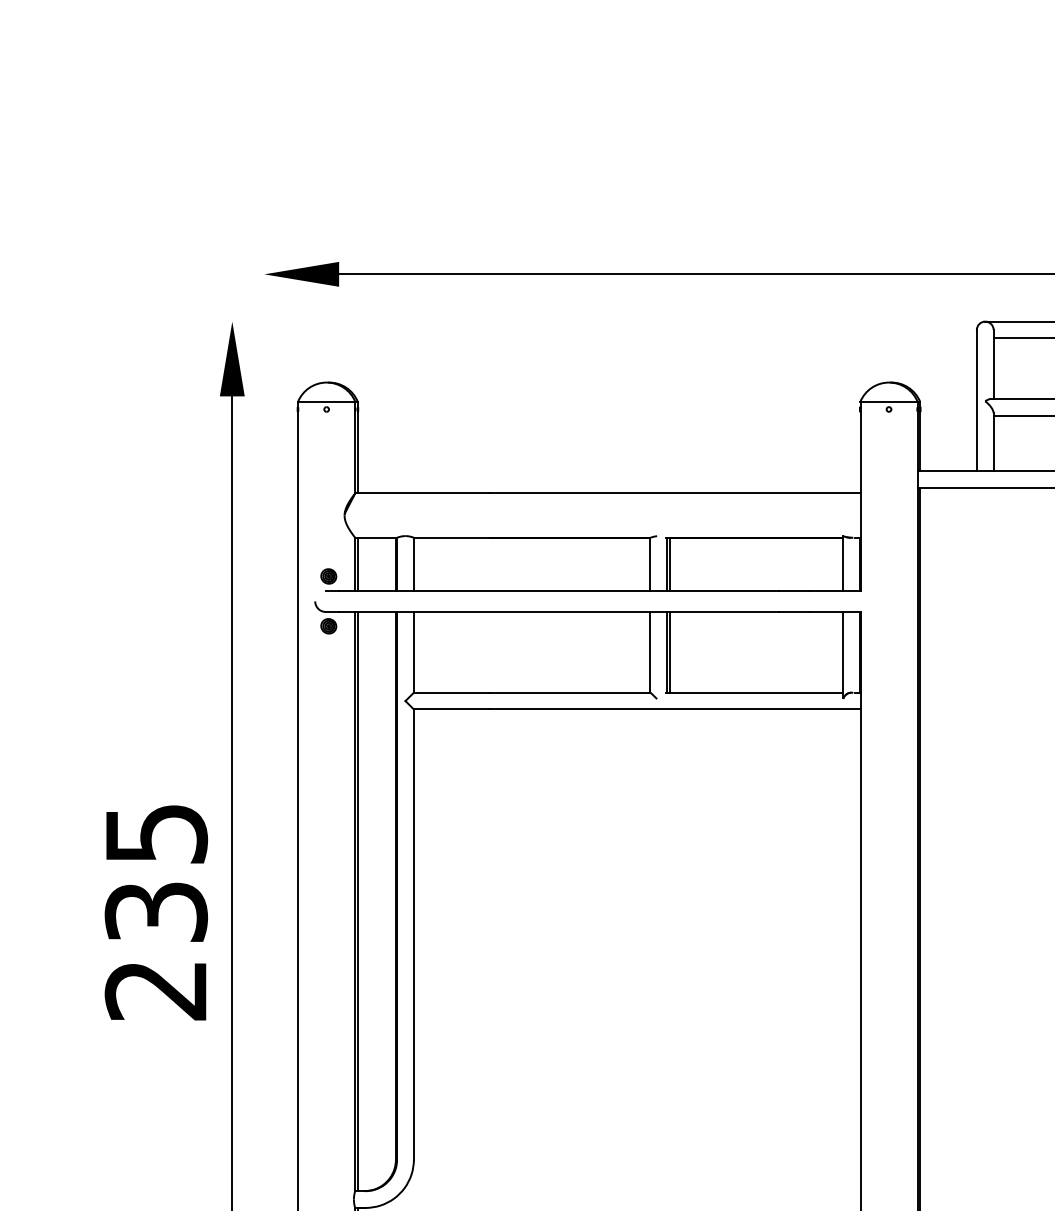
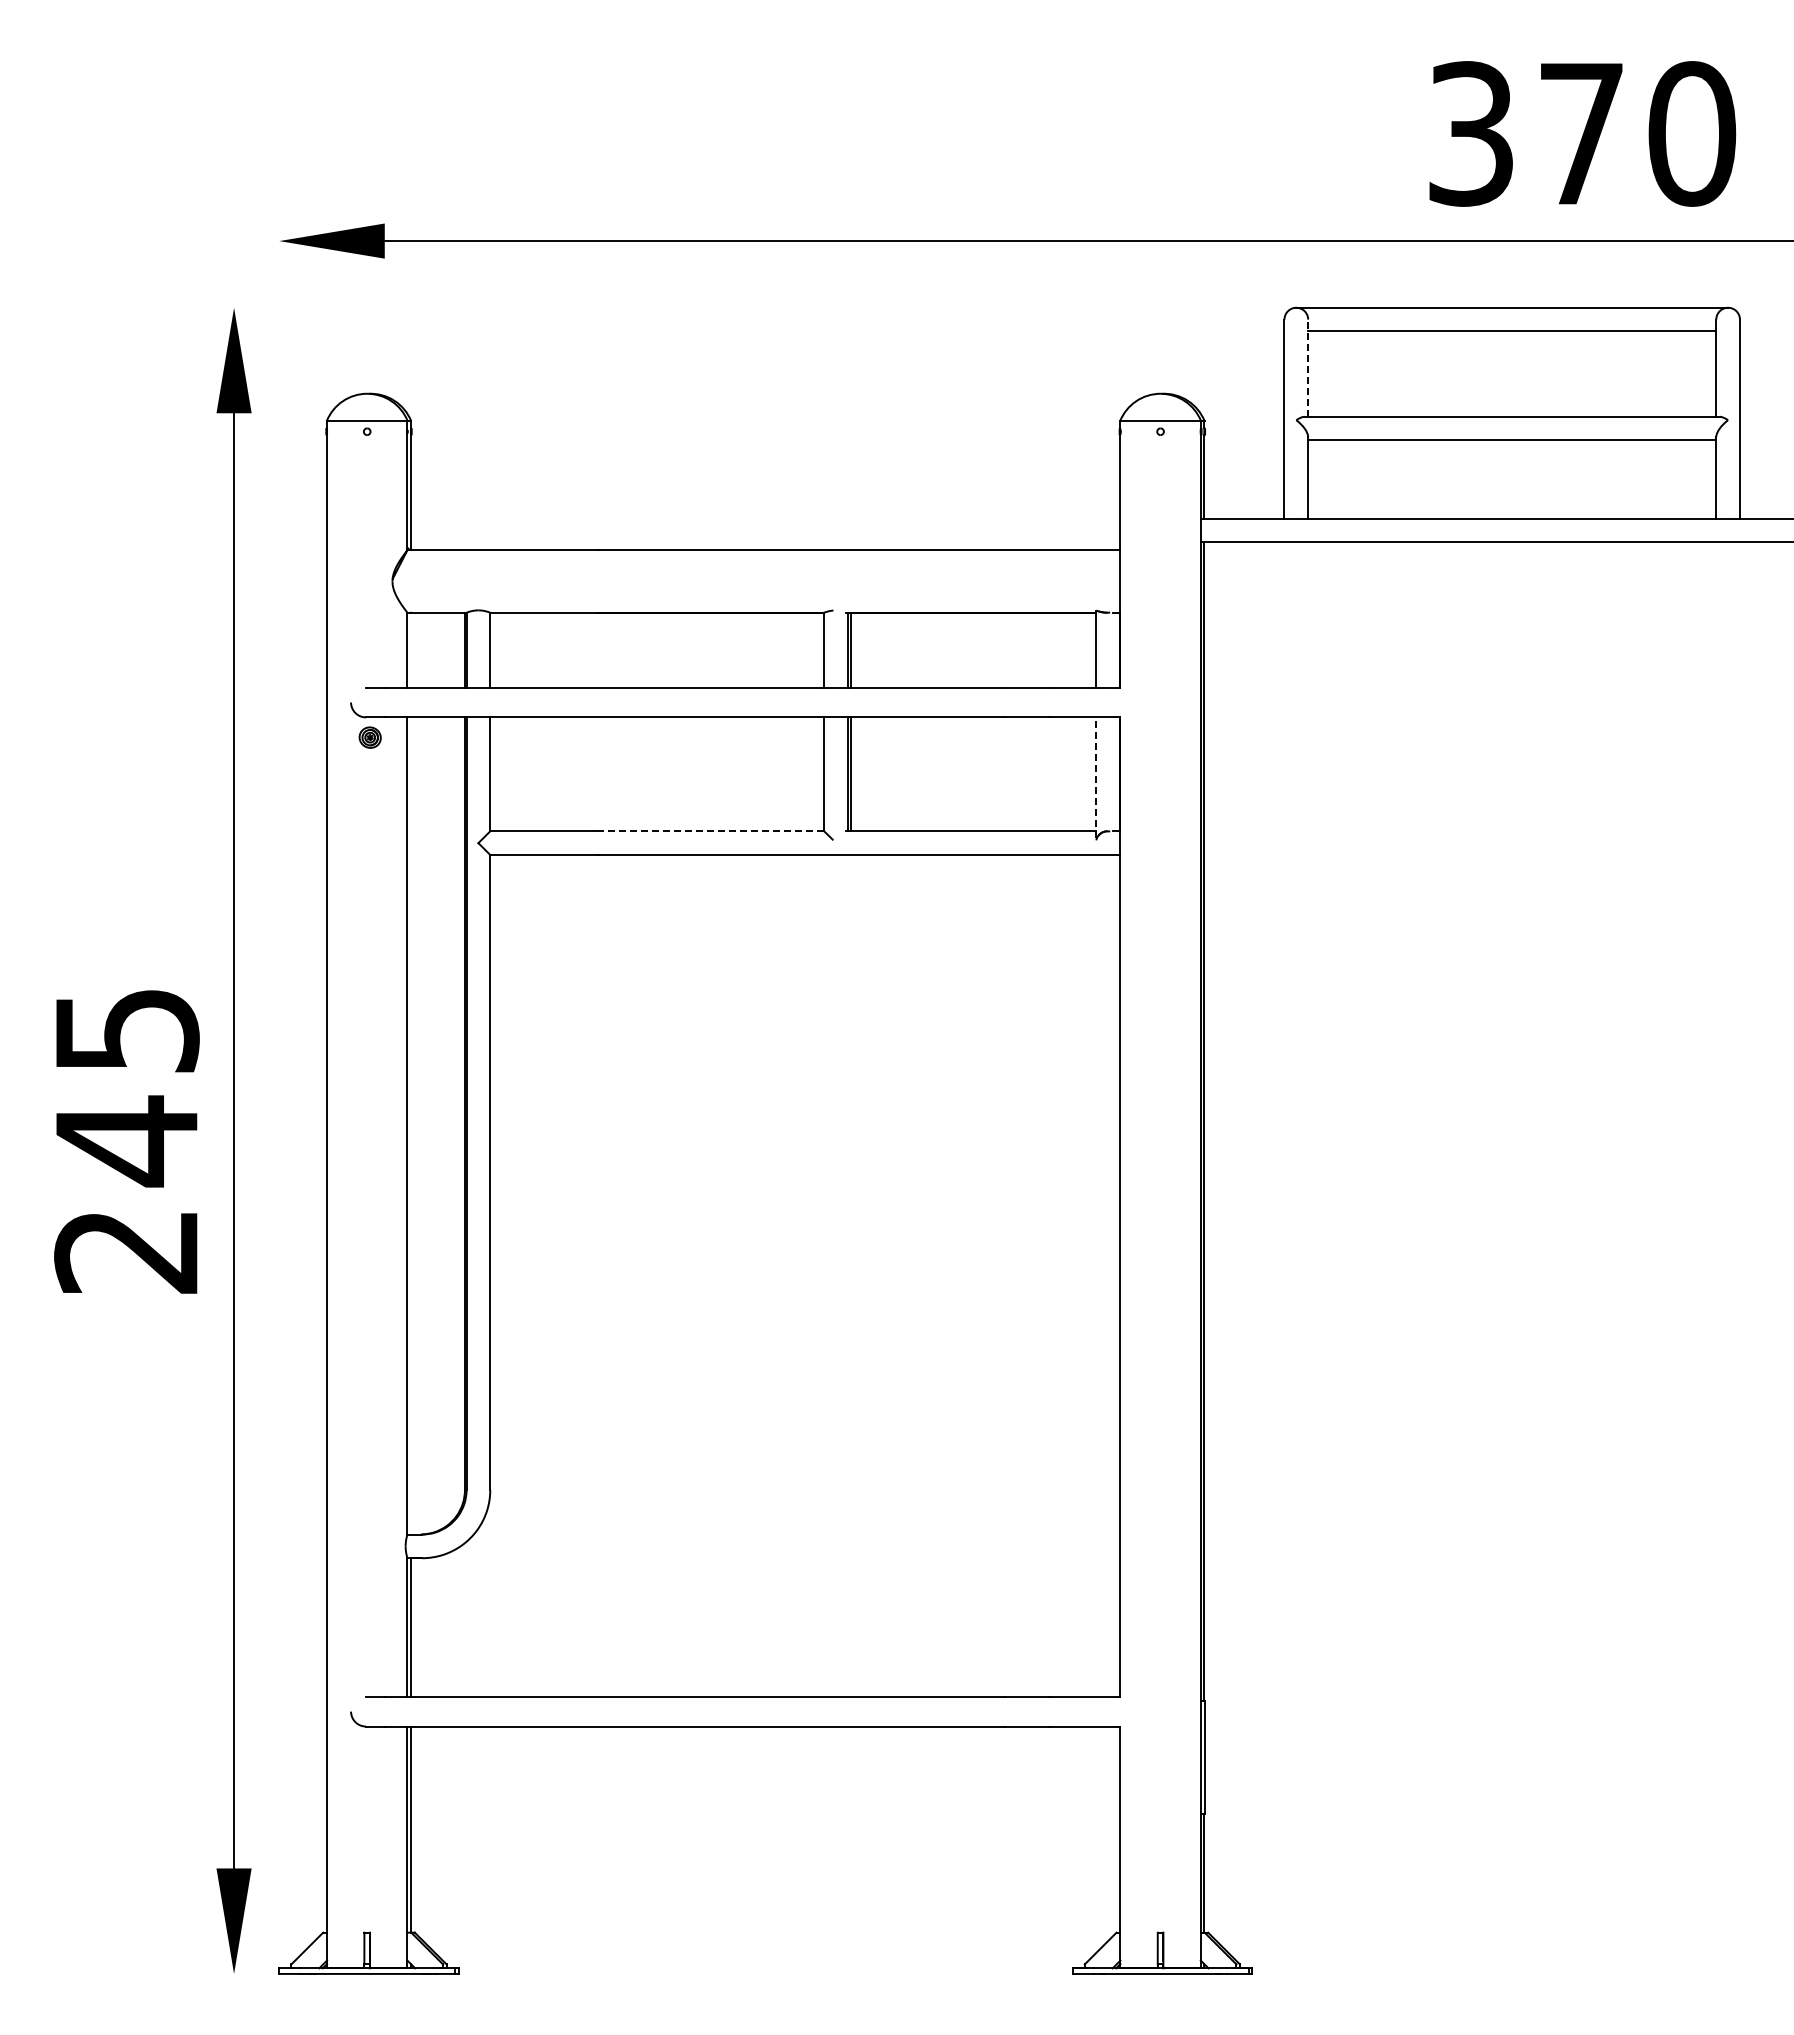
line: (993, 364) -> (1308, 368), solid -> dashed
line: (357, 563) -> (410, 649), removed
part: (328, 576) -> (369, 667), removed
line: (843, 654) -> (1096, 777), solid -> dashed
line: (569, 692) -> (710, 831), solid -> dashed
line: (357, 901) -> (410, 1125), removed
text: (156, 912) -> (126, 1141), 235 -> 245

